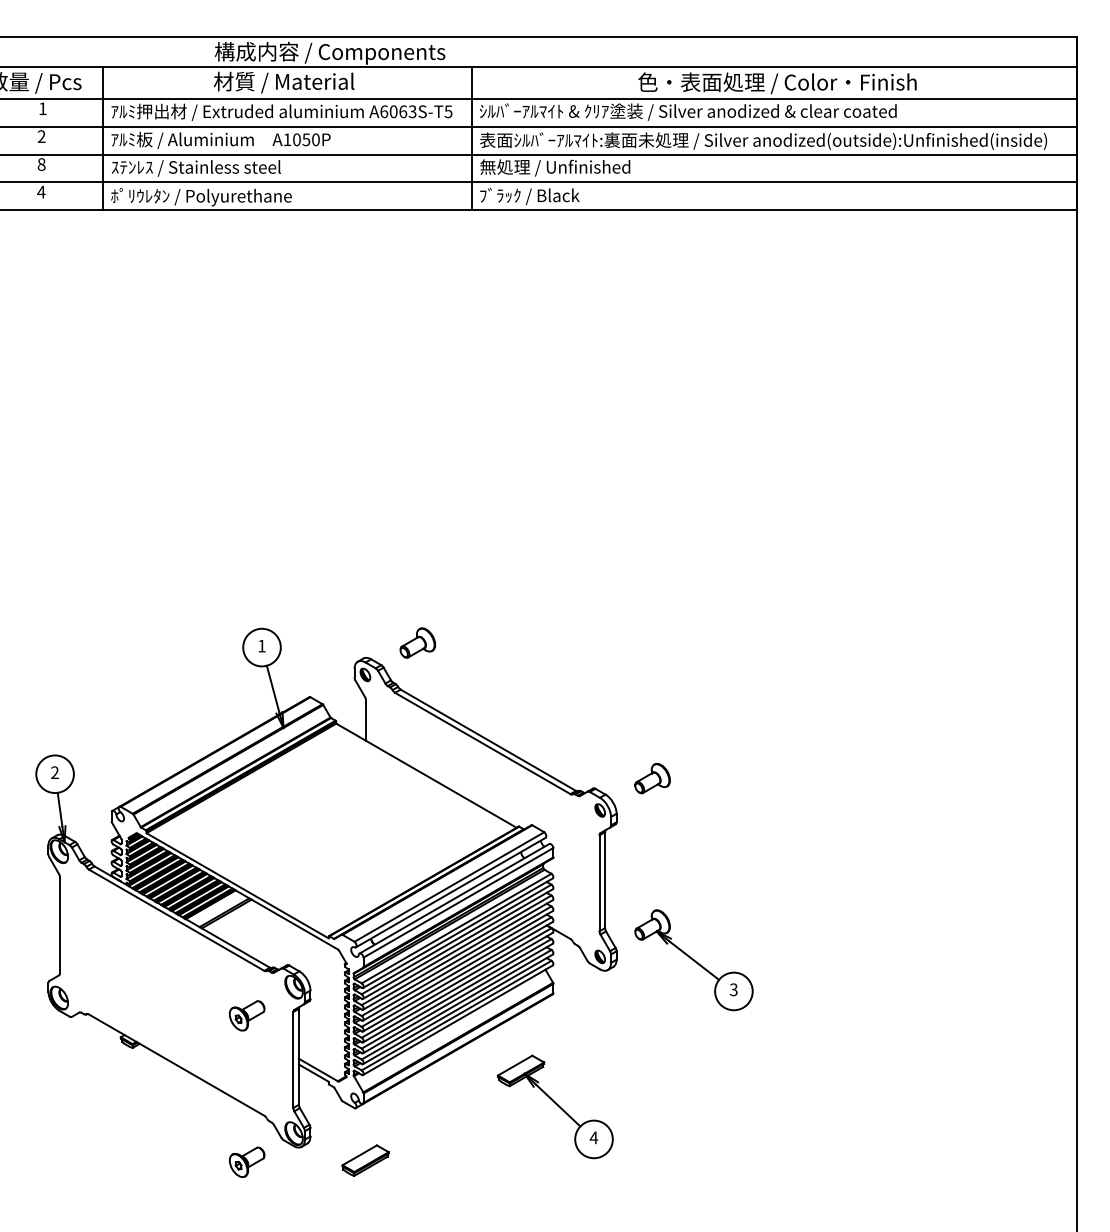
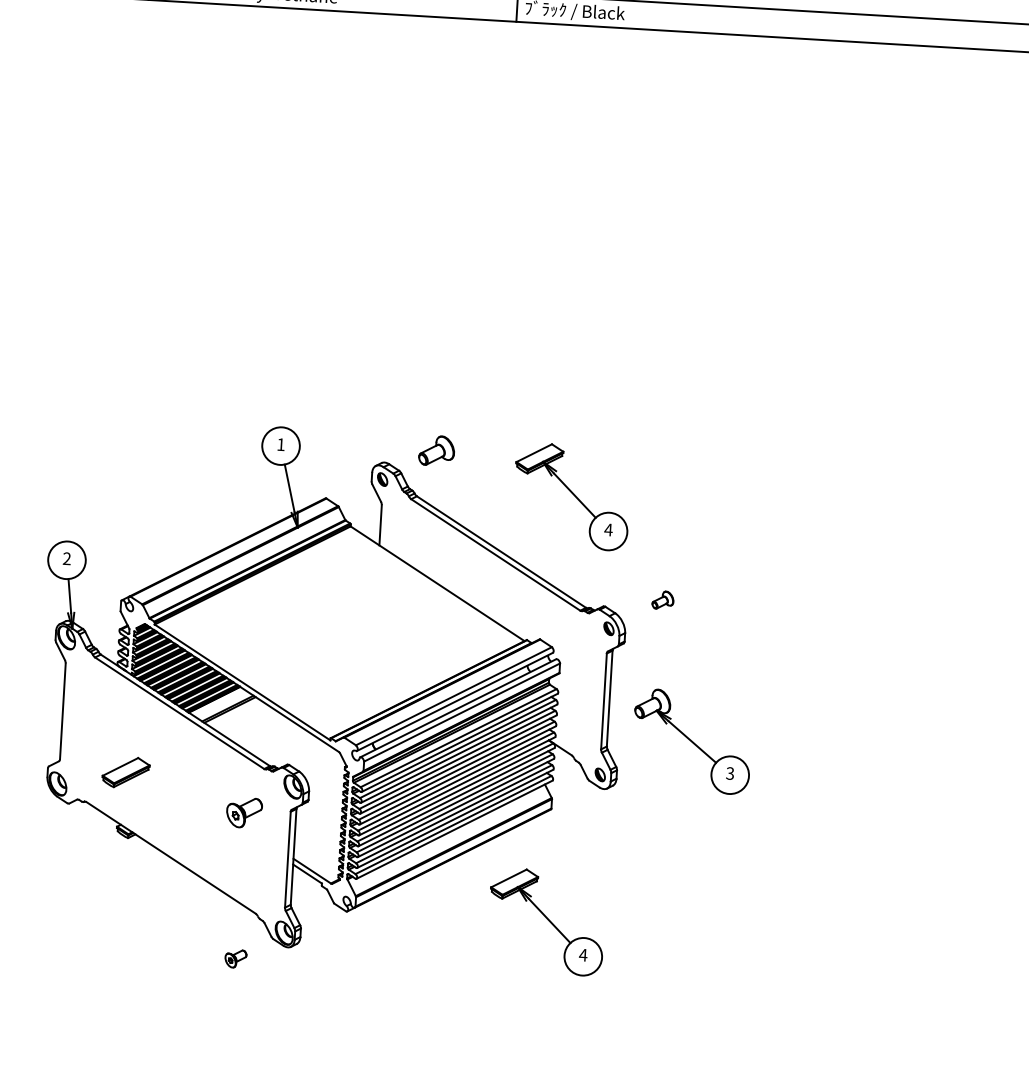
part: (554, 680) -> (571, 496), added
part: (652, 778) -> (663, 599), size x0.6
part: (693, 960) -> (691, 741), moved
part: (365, 1160) -> (125, 772), moved
part: (247, 1161) -> (236, 958), size x0.6

